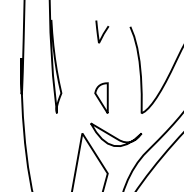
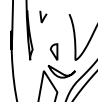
curve: (104, 31) -> (44, 16), moved

